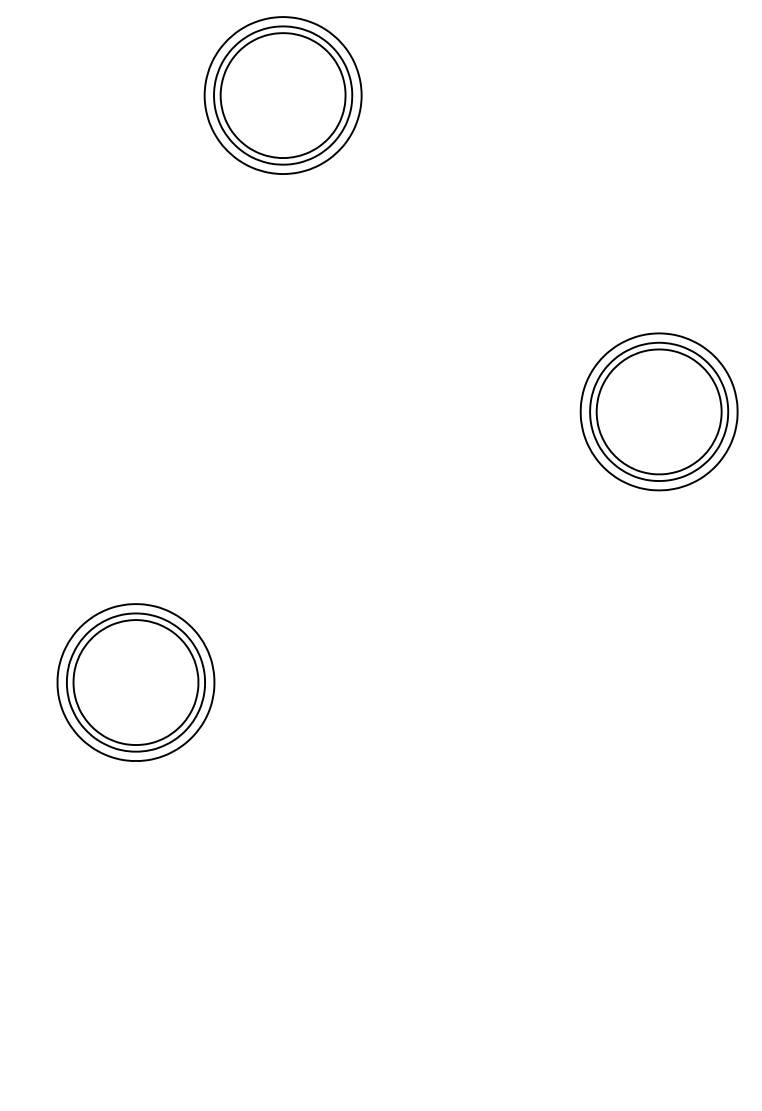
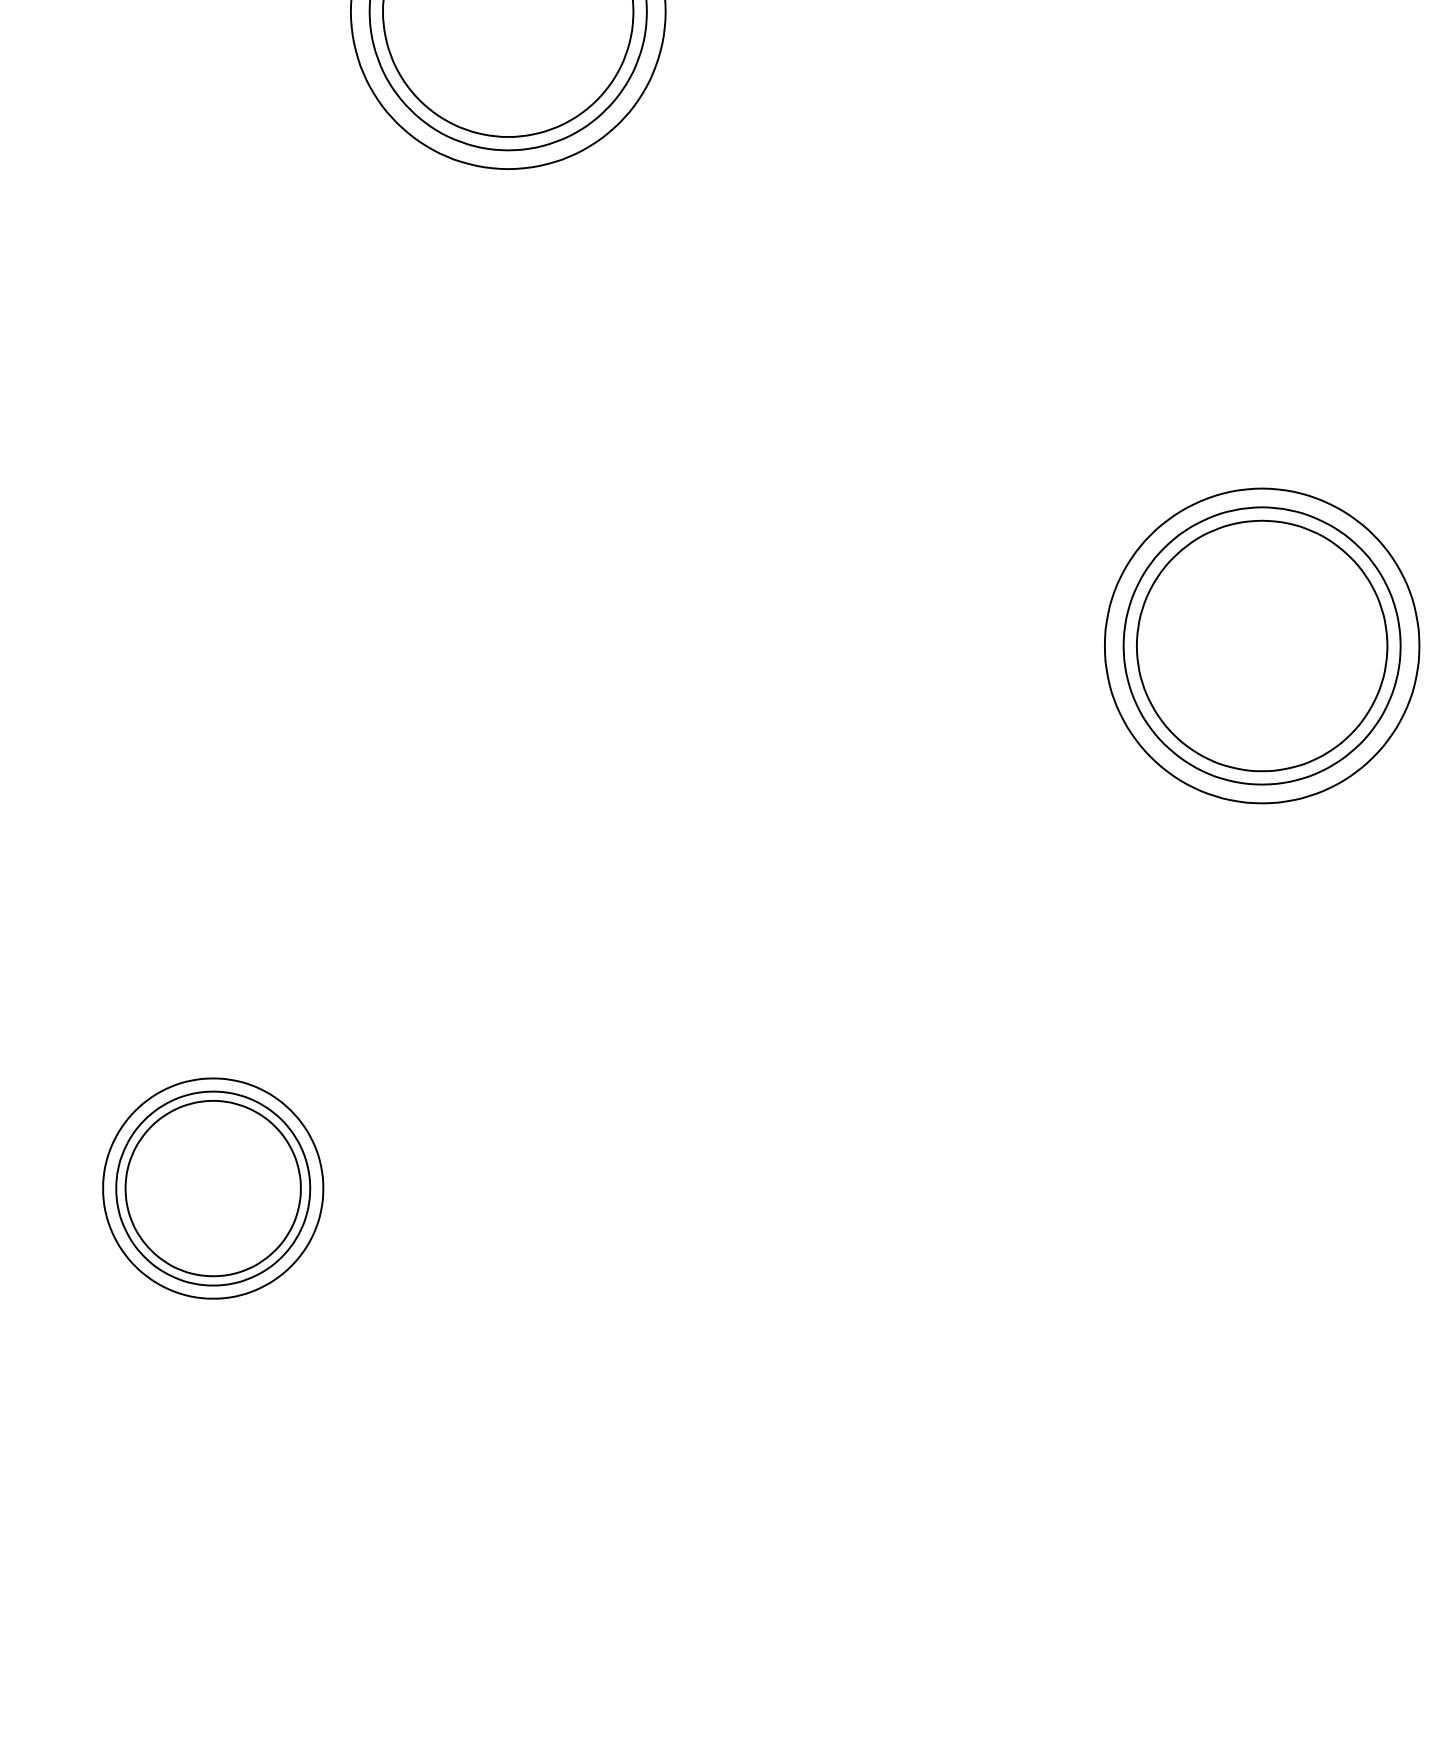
part: (135, 682) -> (212, 1188), size x0.7

